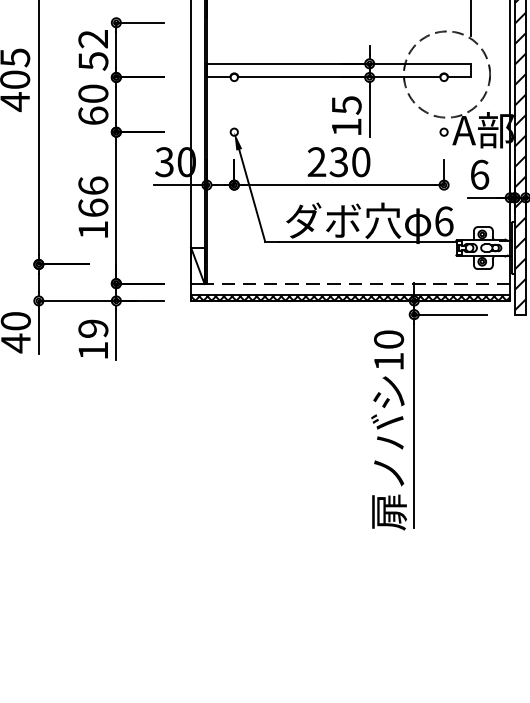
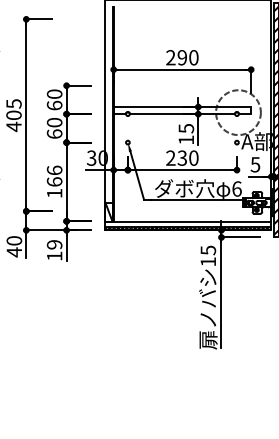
text: (93, 49) -> (54, 99), 52 -> 60
text: (479, 174) -> (255, 164), 6 -> 5
line: (350, 283) -> (188, 221), dashed -> solid
text: (387, 339) -> (207, 250), 10 -> 15

